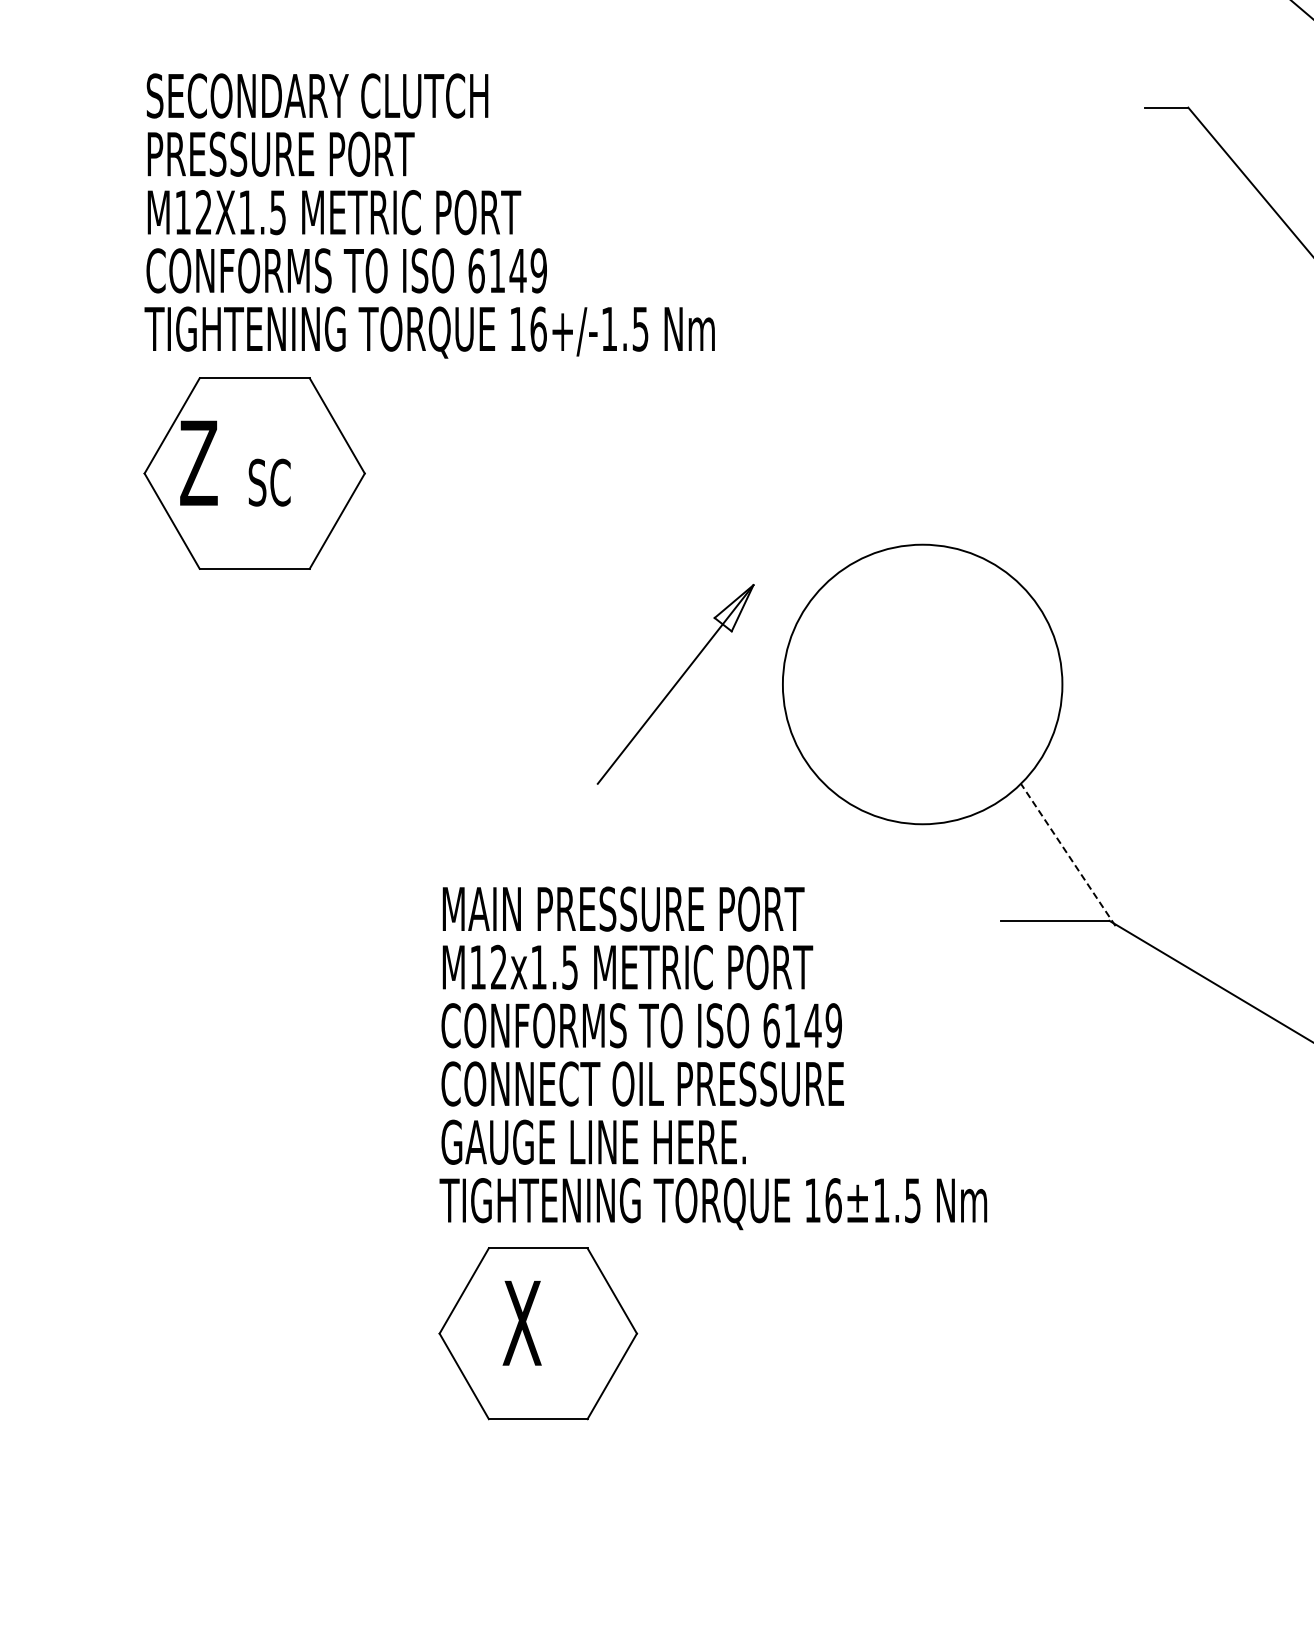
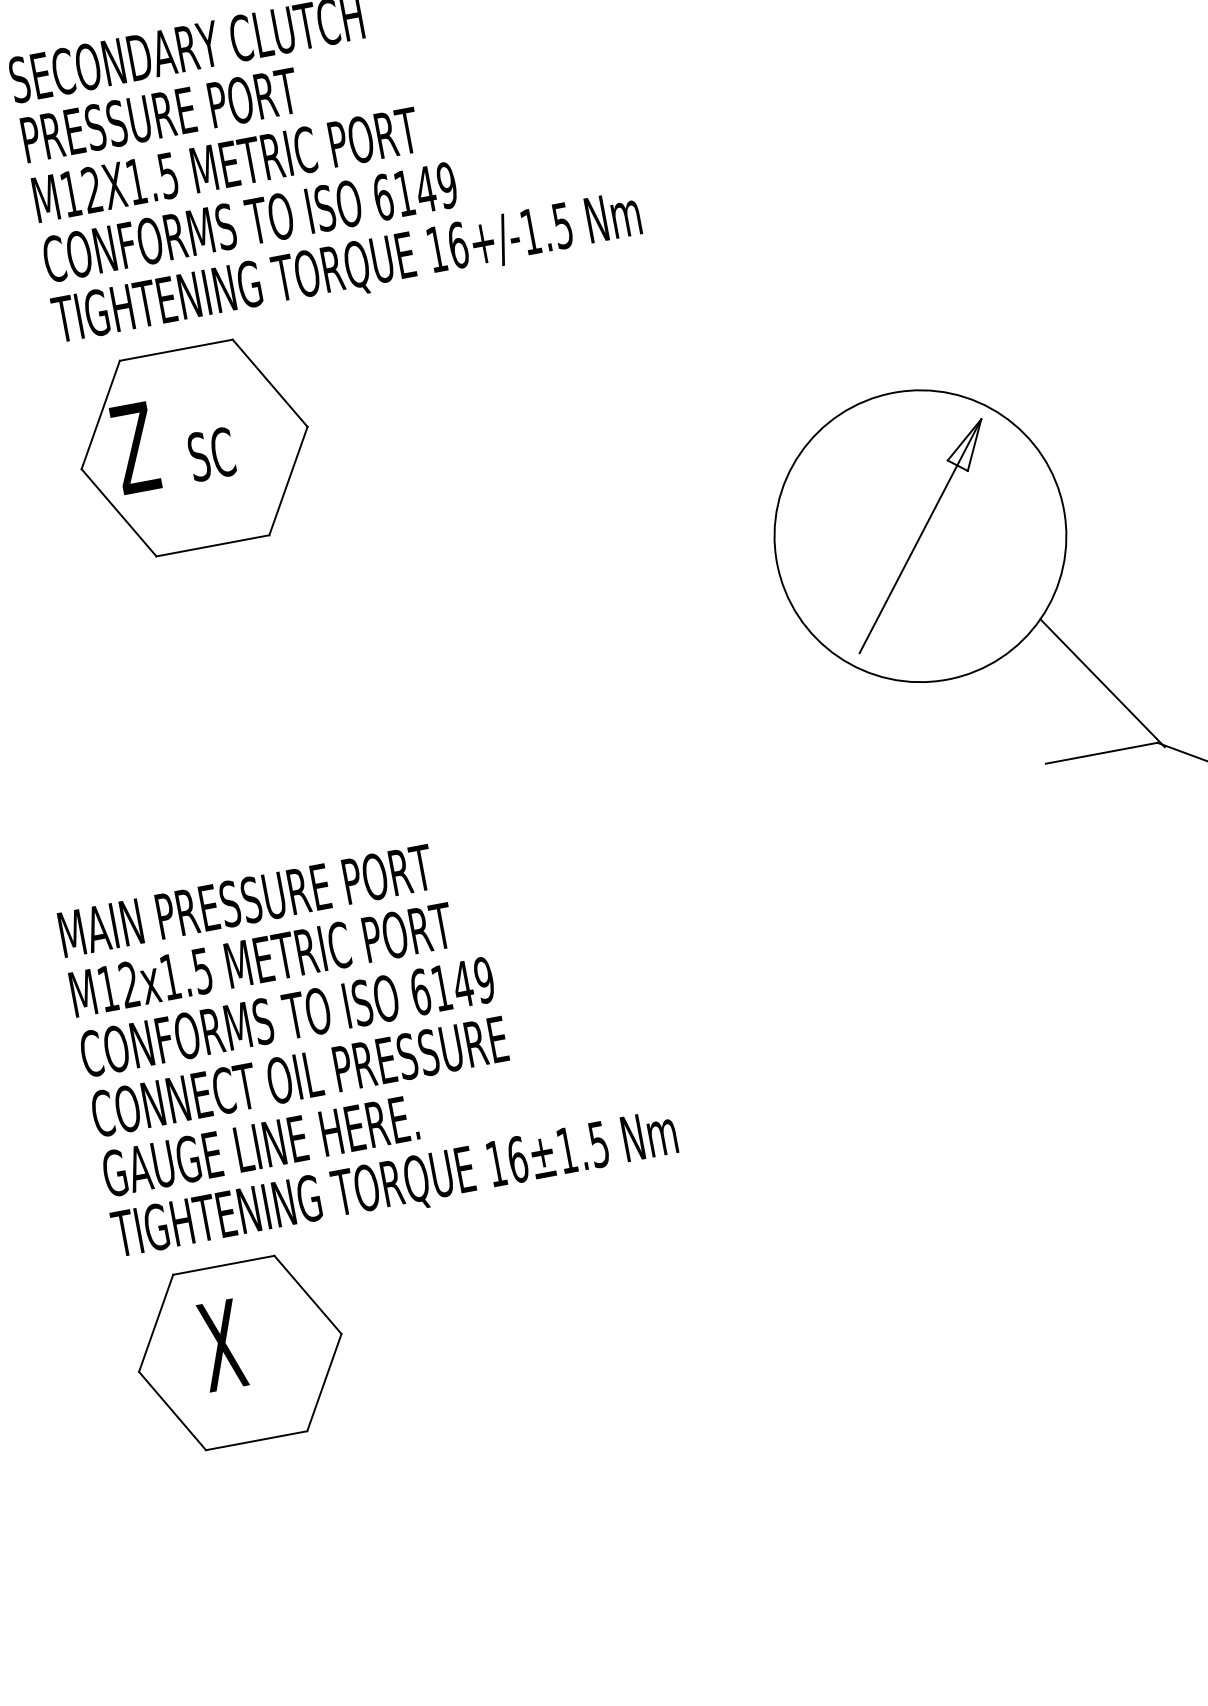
part: (675, 684) -> (920, 536), moved
line: (1067, 854) -> (1101, 682), dashed -> solid
part: (712, 1153) -> (384, 1134), moved

